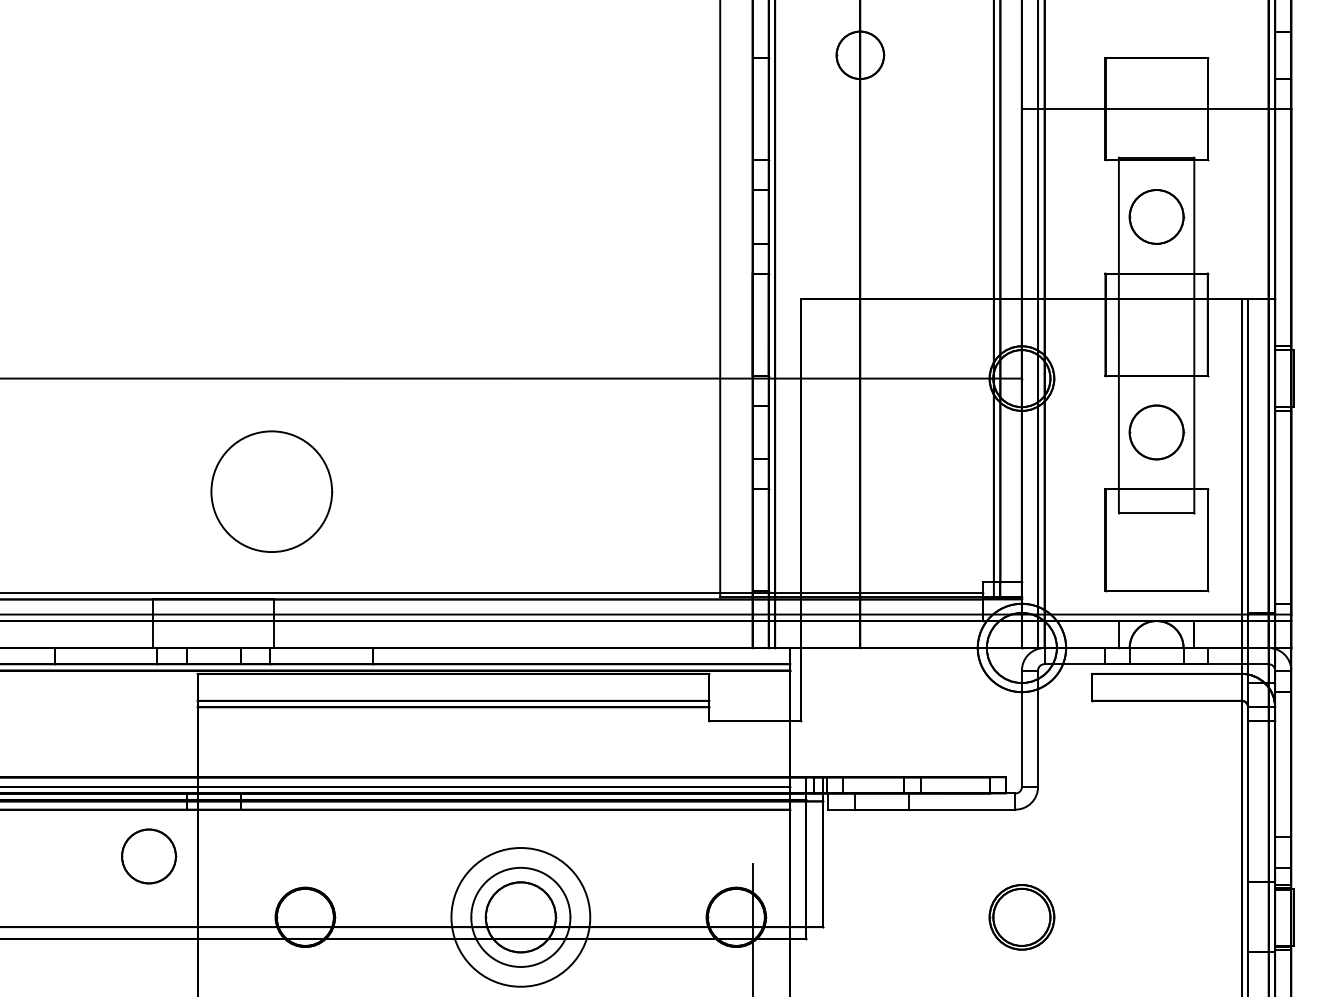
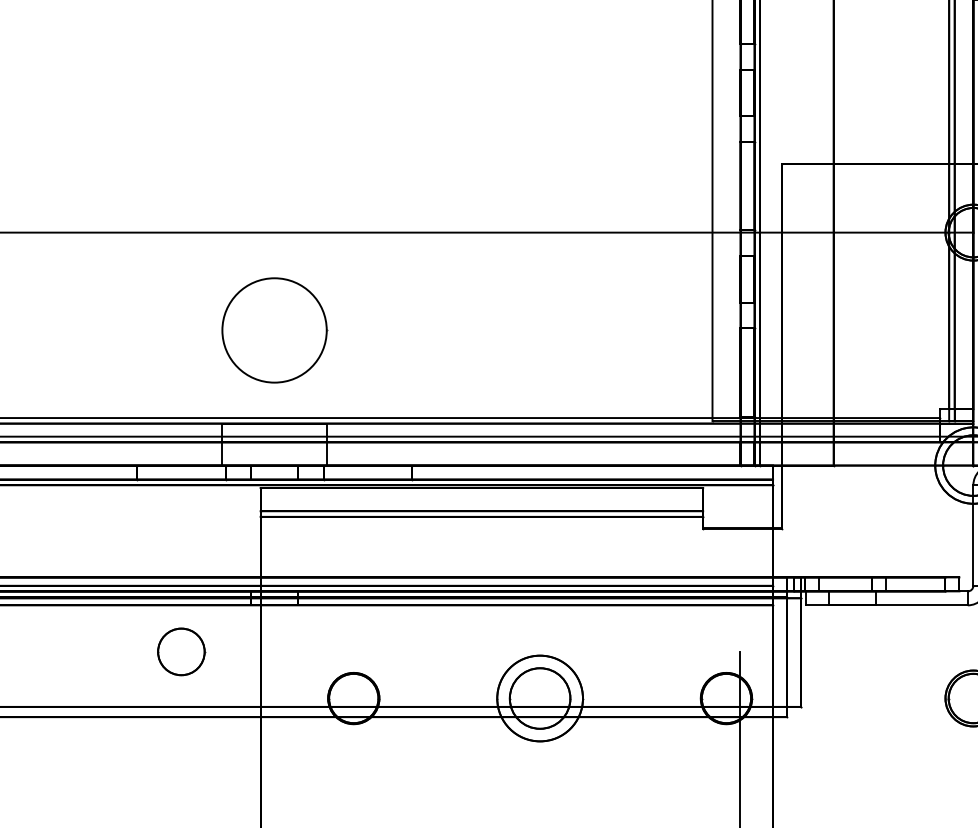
part: (271, 491) -> (274, 330), moved
part: (149, 856) -> (181, 651), moved
circle: (520, 916) -> (539, 697), size x0.71

